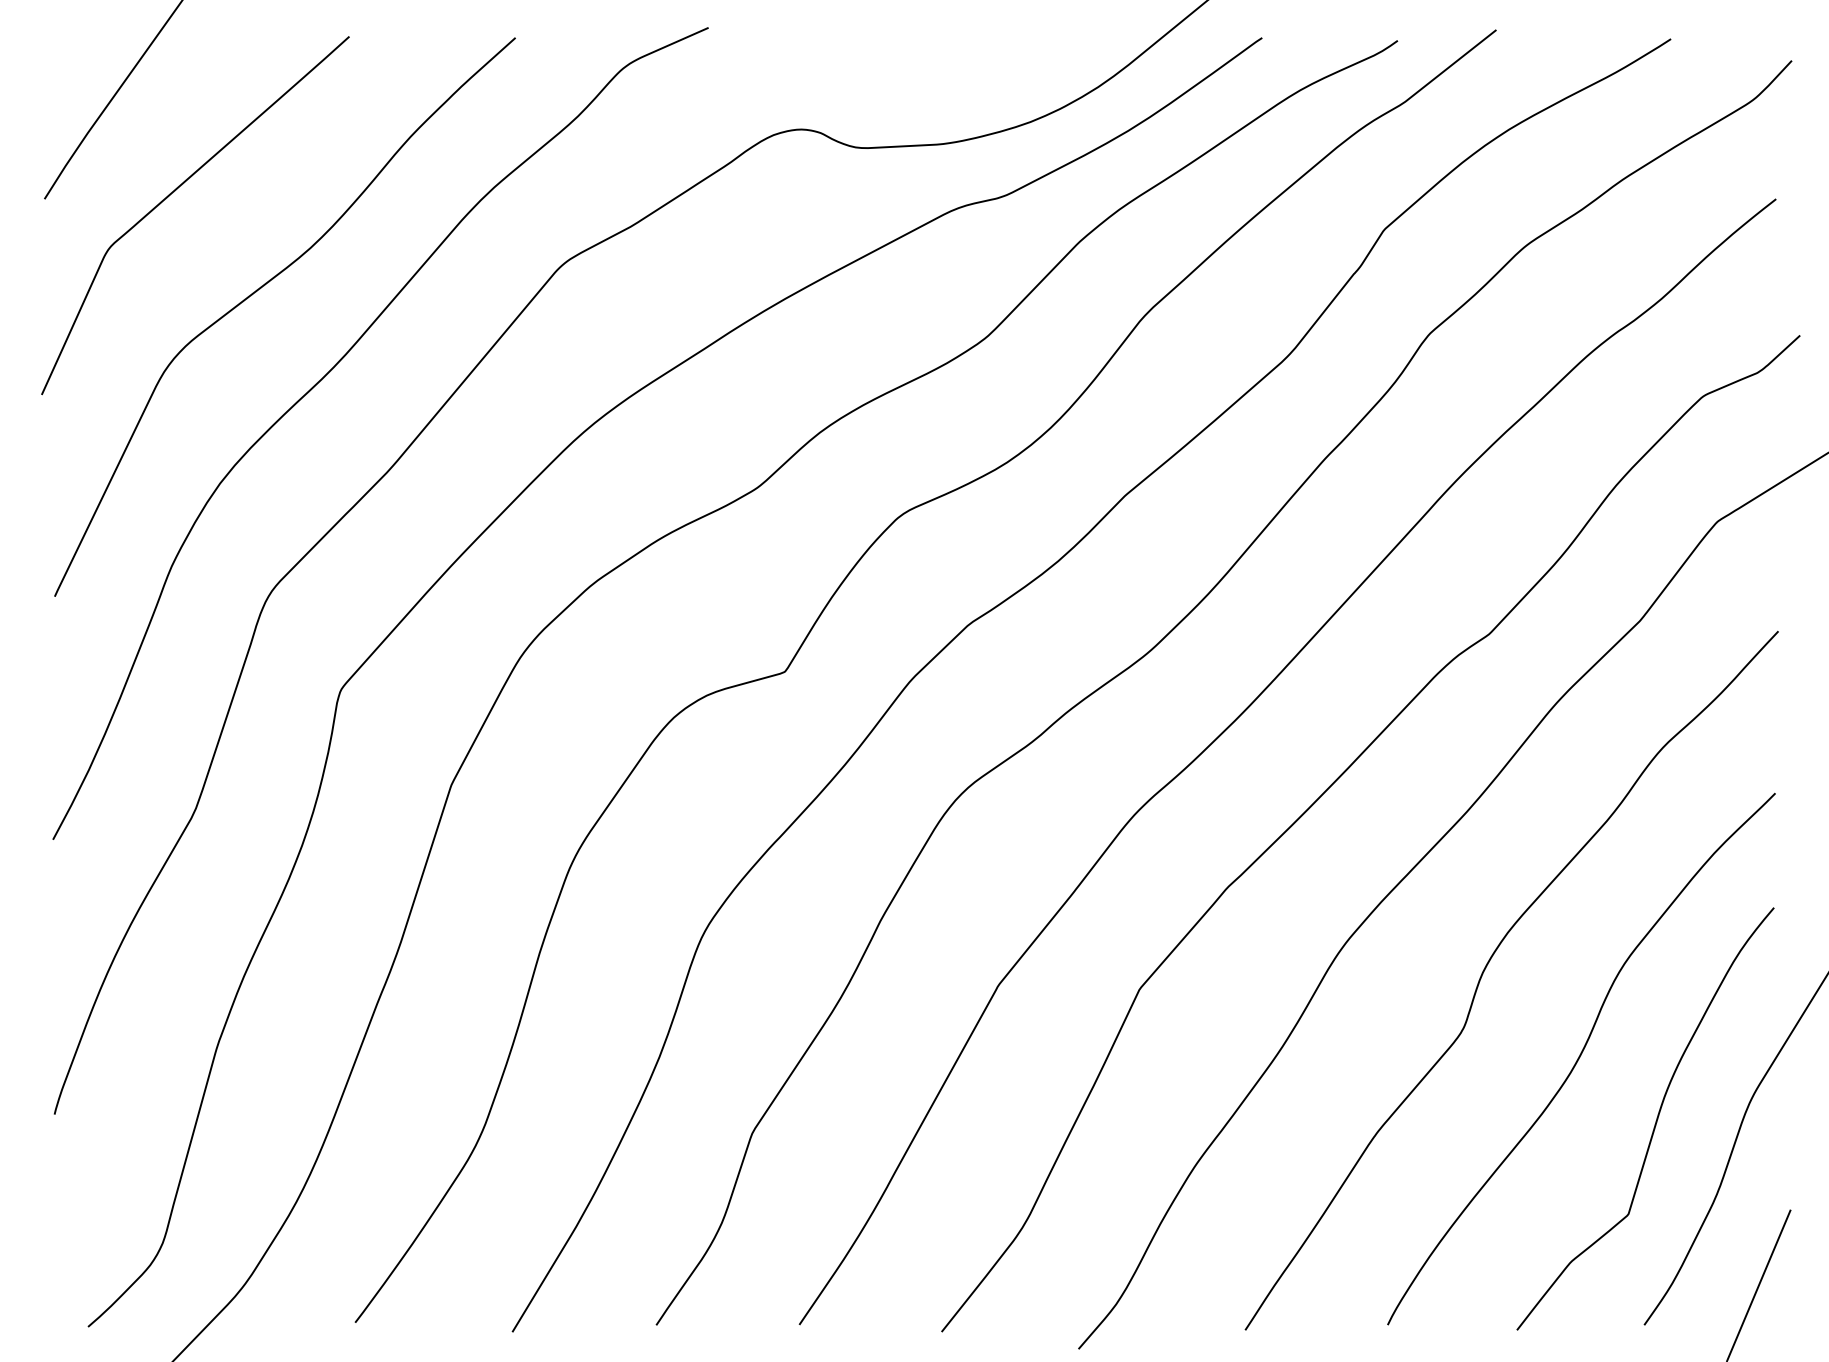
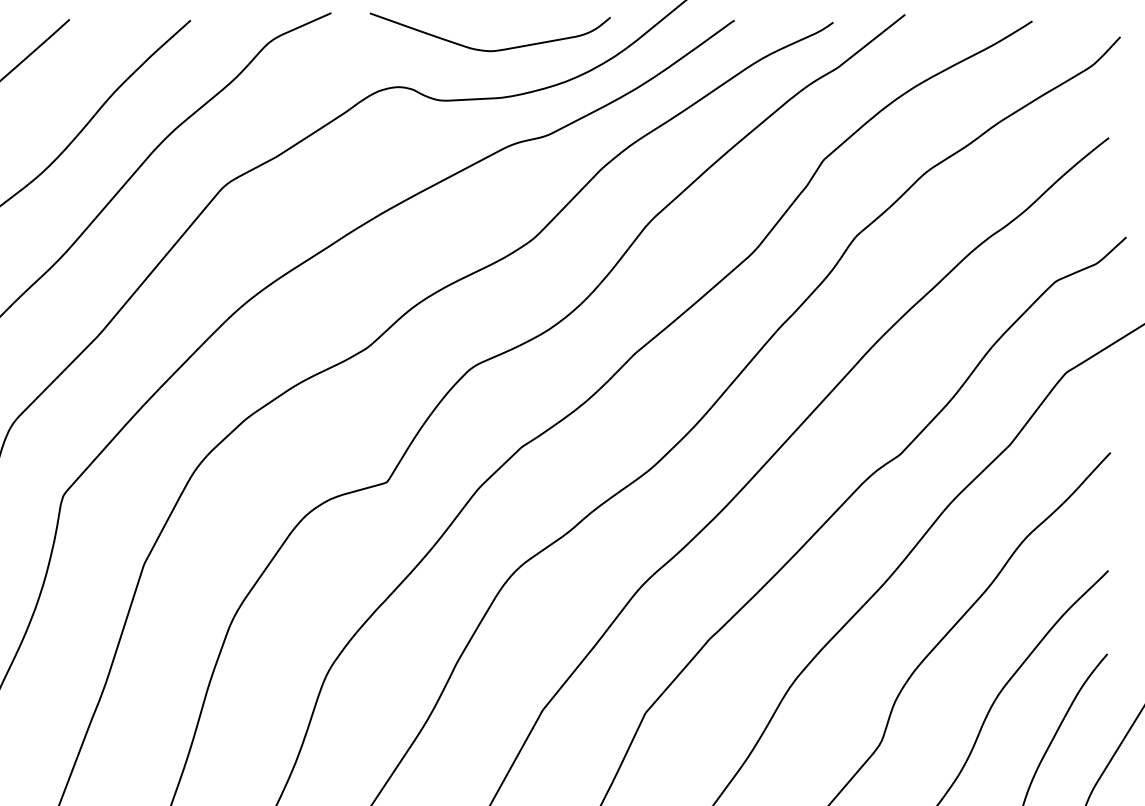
curve: (920, 78) -> (485, 49), added

